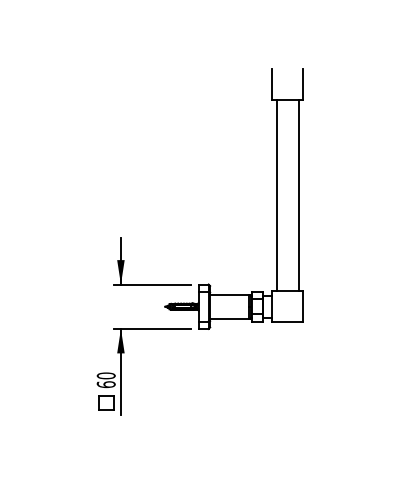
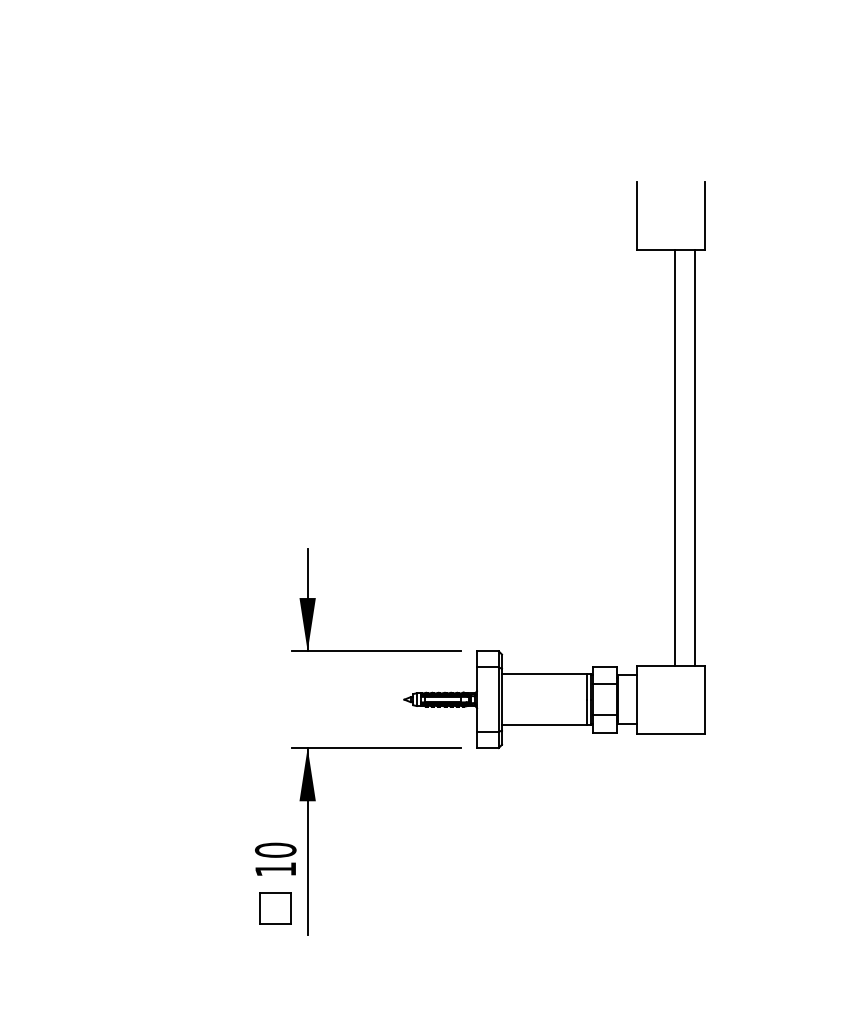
line: (276, 195) -> (674, 457), moved
text: (105, 384) -> (274, 869), 60 -> 10

